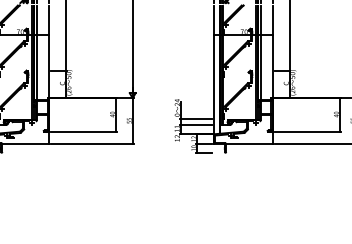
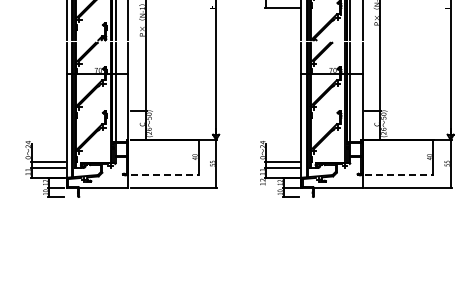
line: (84, 132) -> (165, 175), solid -> dashed
line: (308, 132) -> (400, 175), solid -> dashed

